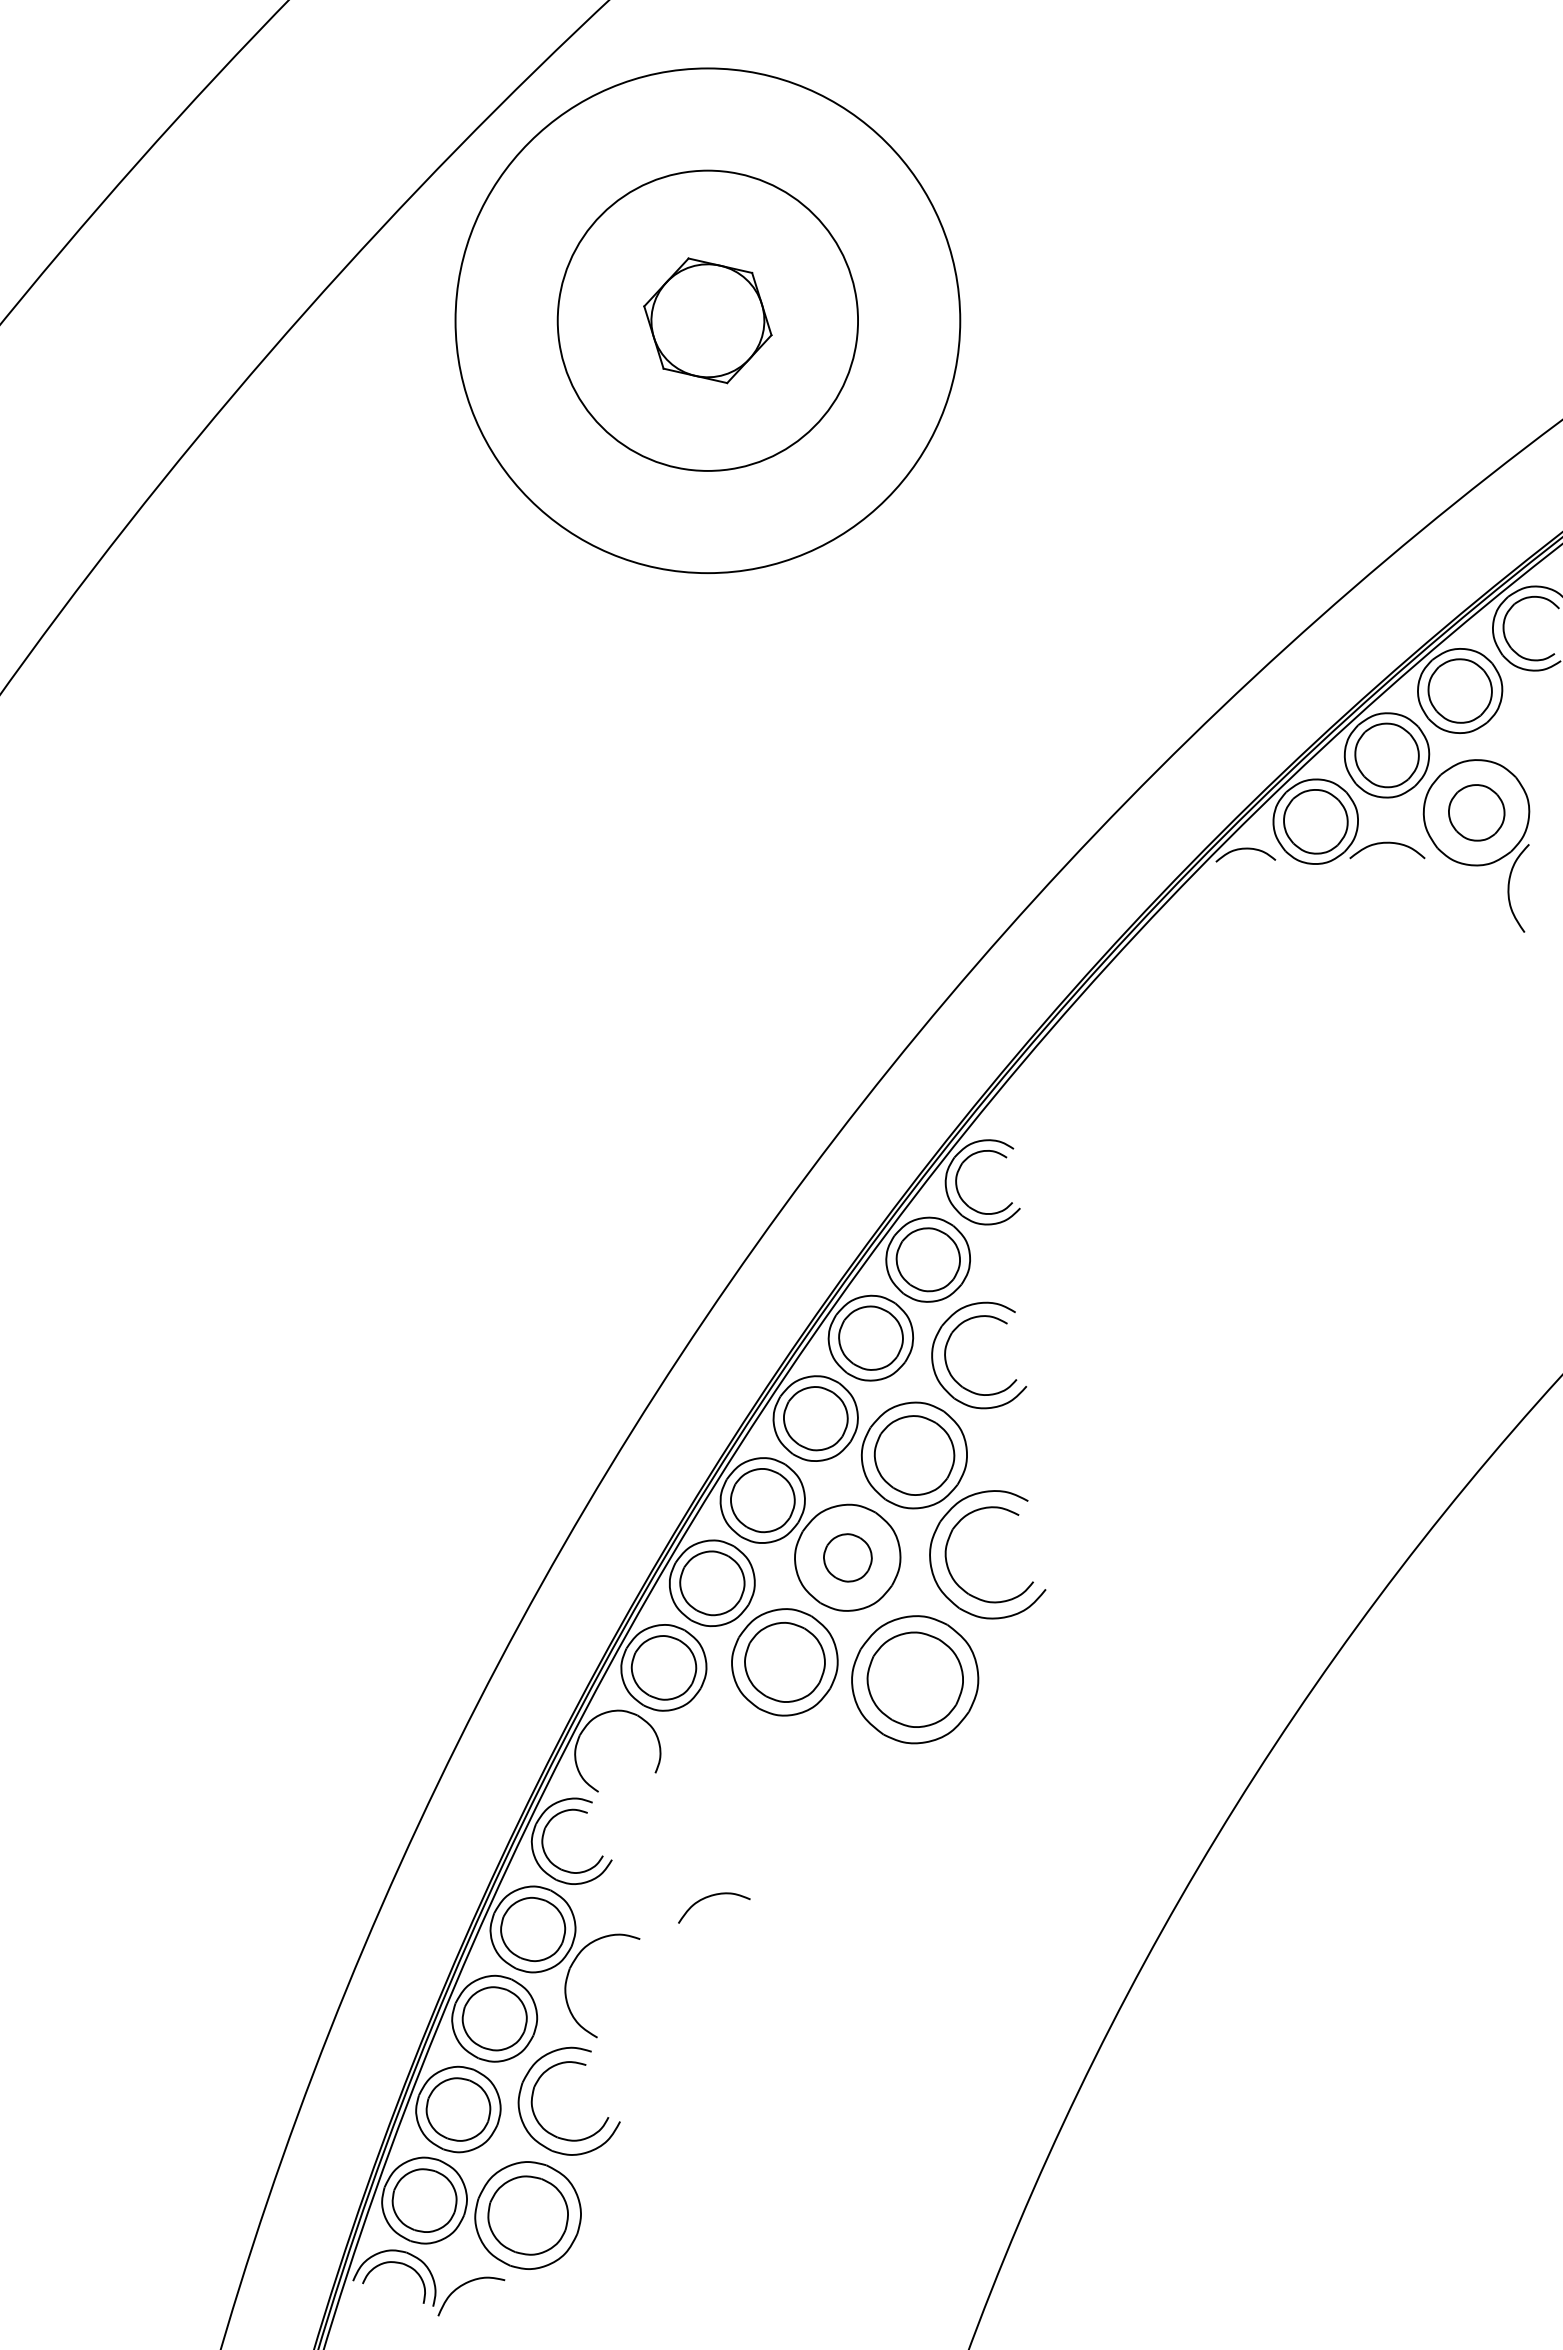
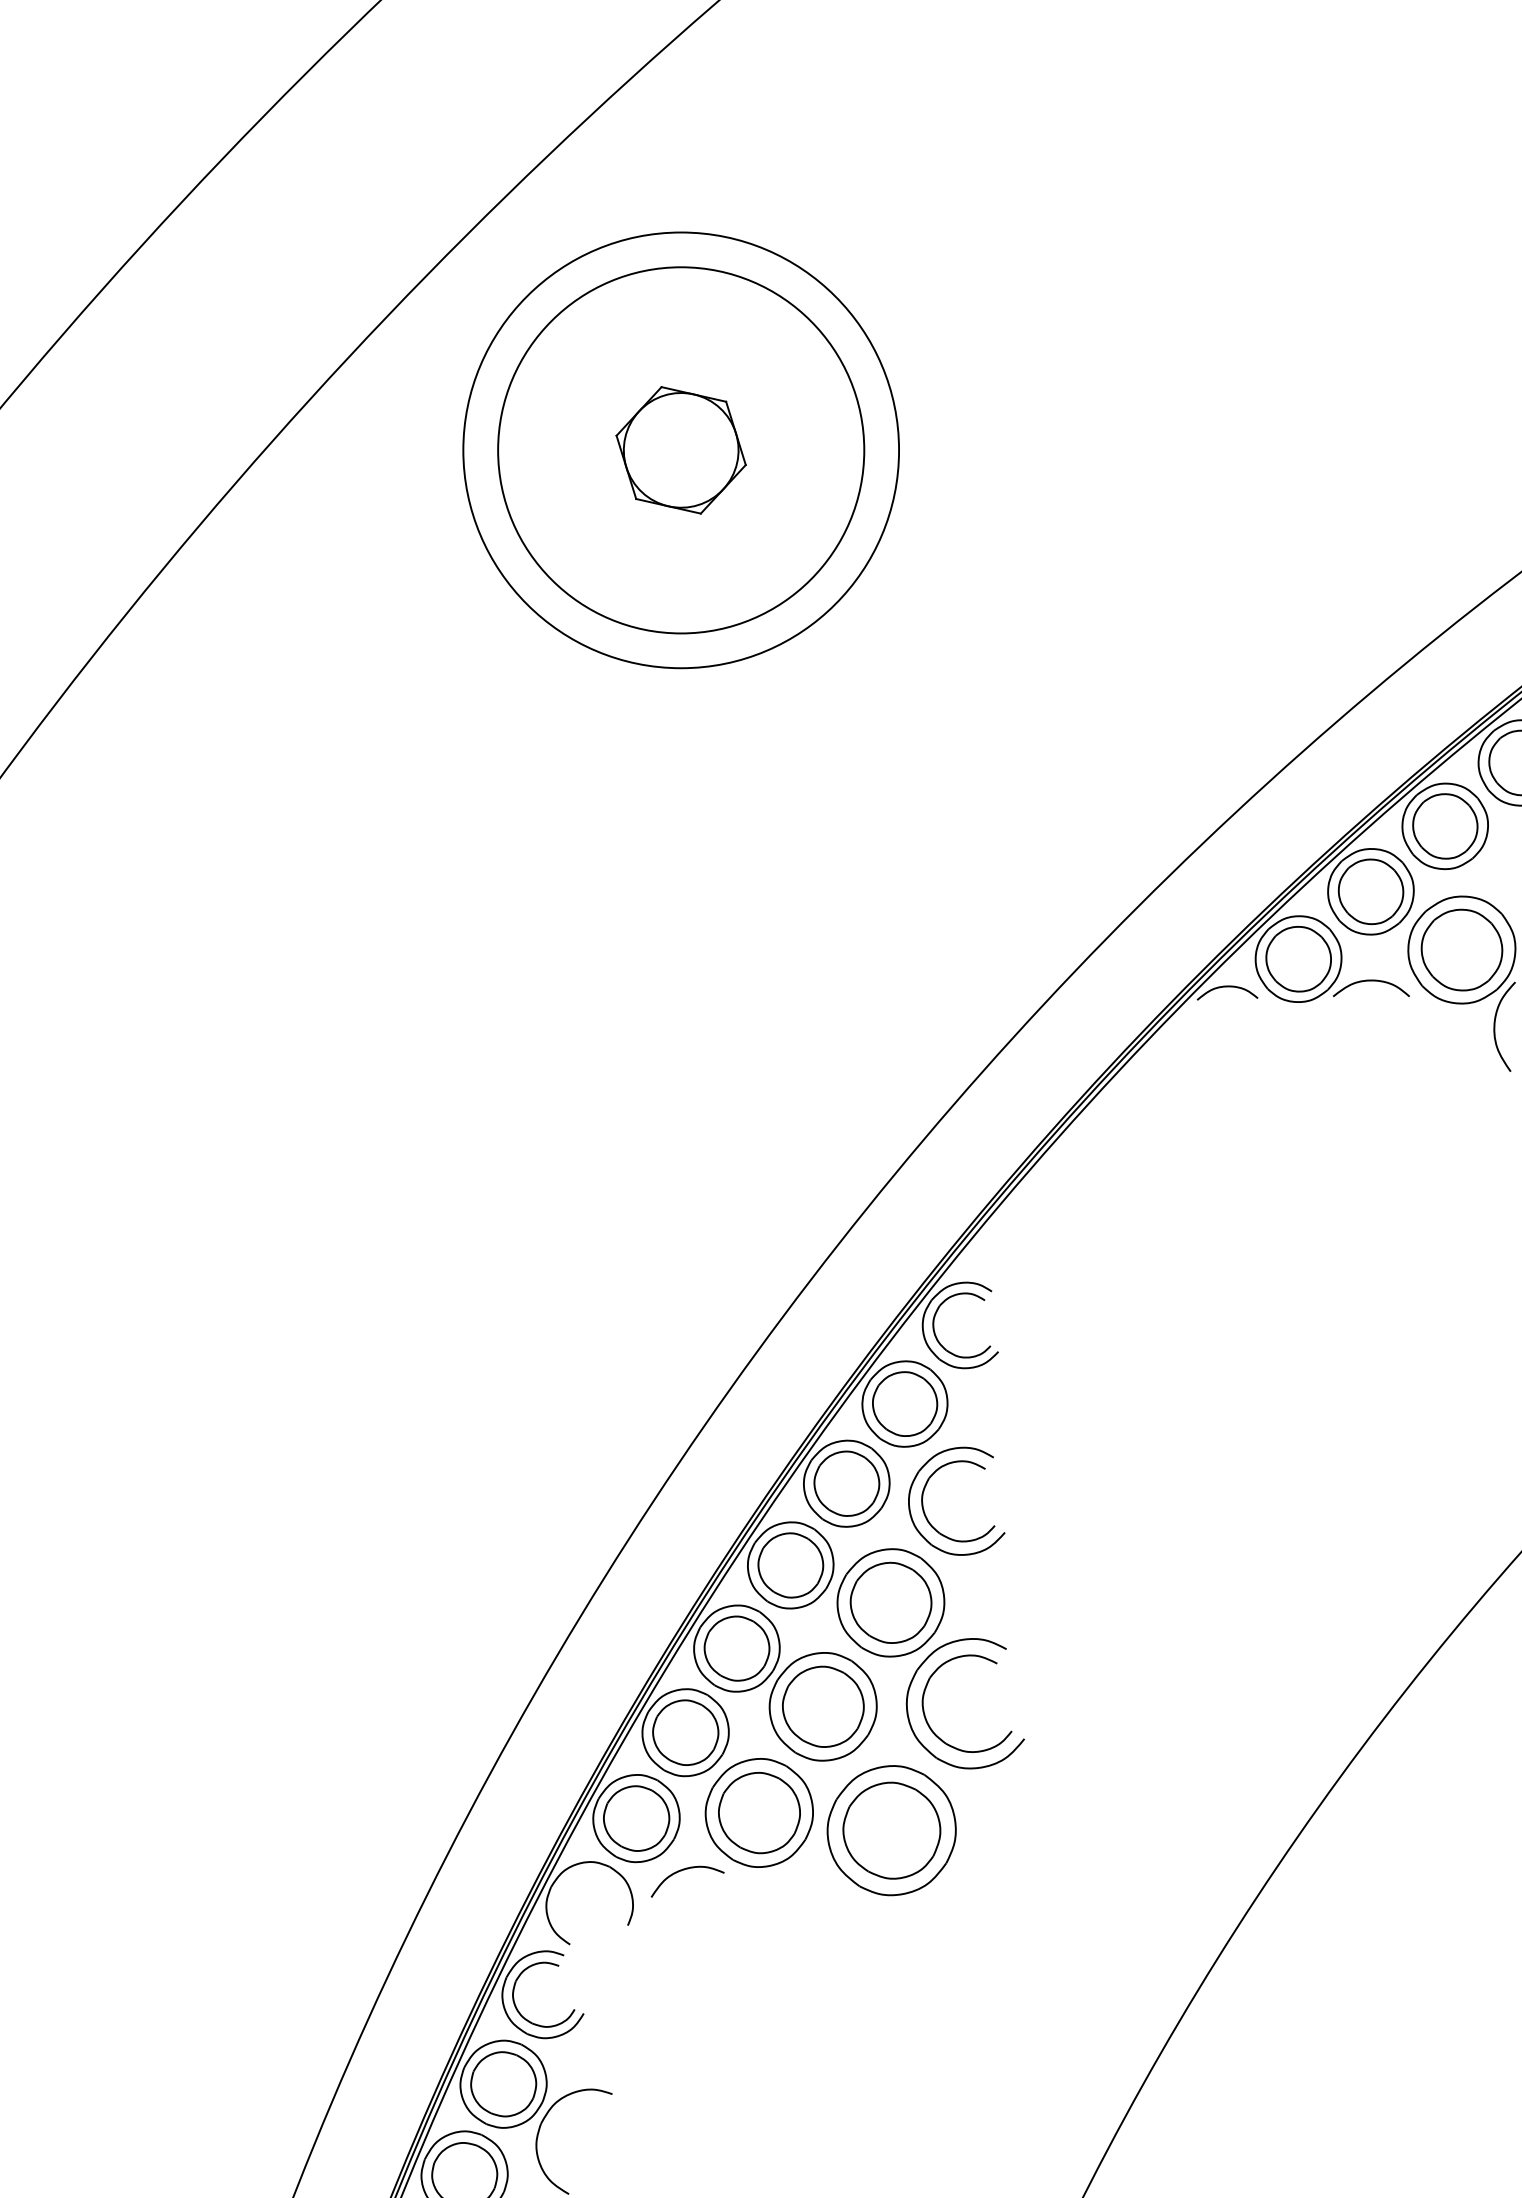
circle: (707, 320) -> (680, 450), size x0.71
circle: (707, 320) -> (680, 450), size x1.43
part: (1476, 812) -> (1461, 949), size x1.43
part: (847, 1557) -> (822, 1706), size x1.67
curve: (712, 1896) -> (685, 1870), moved

